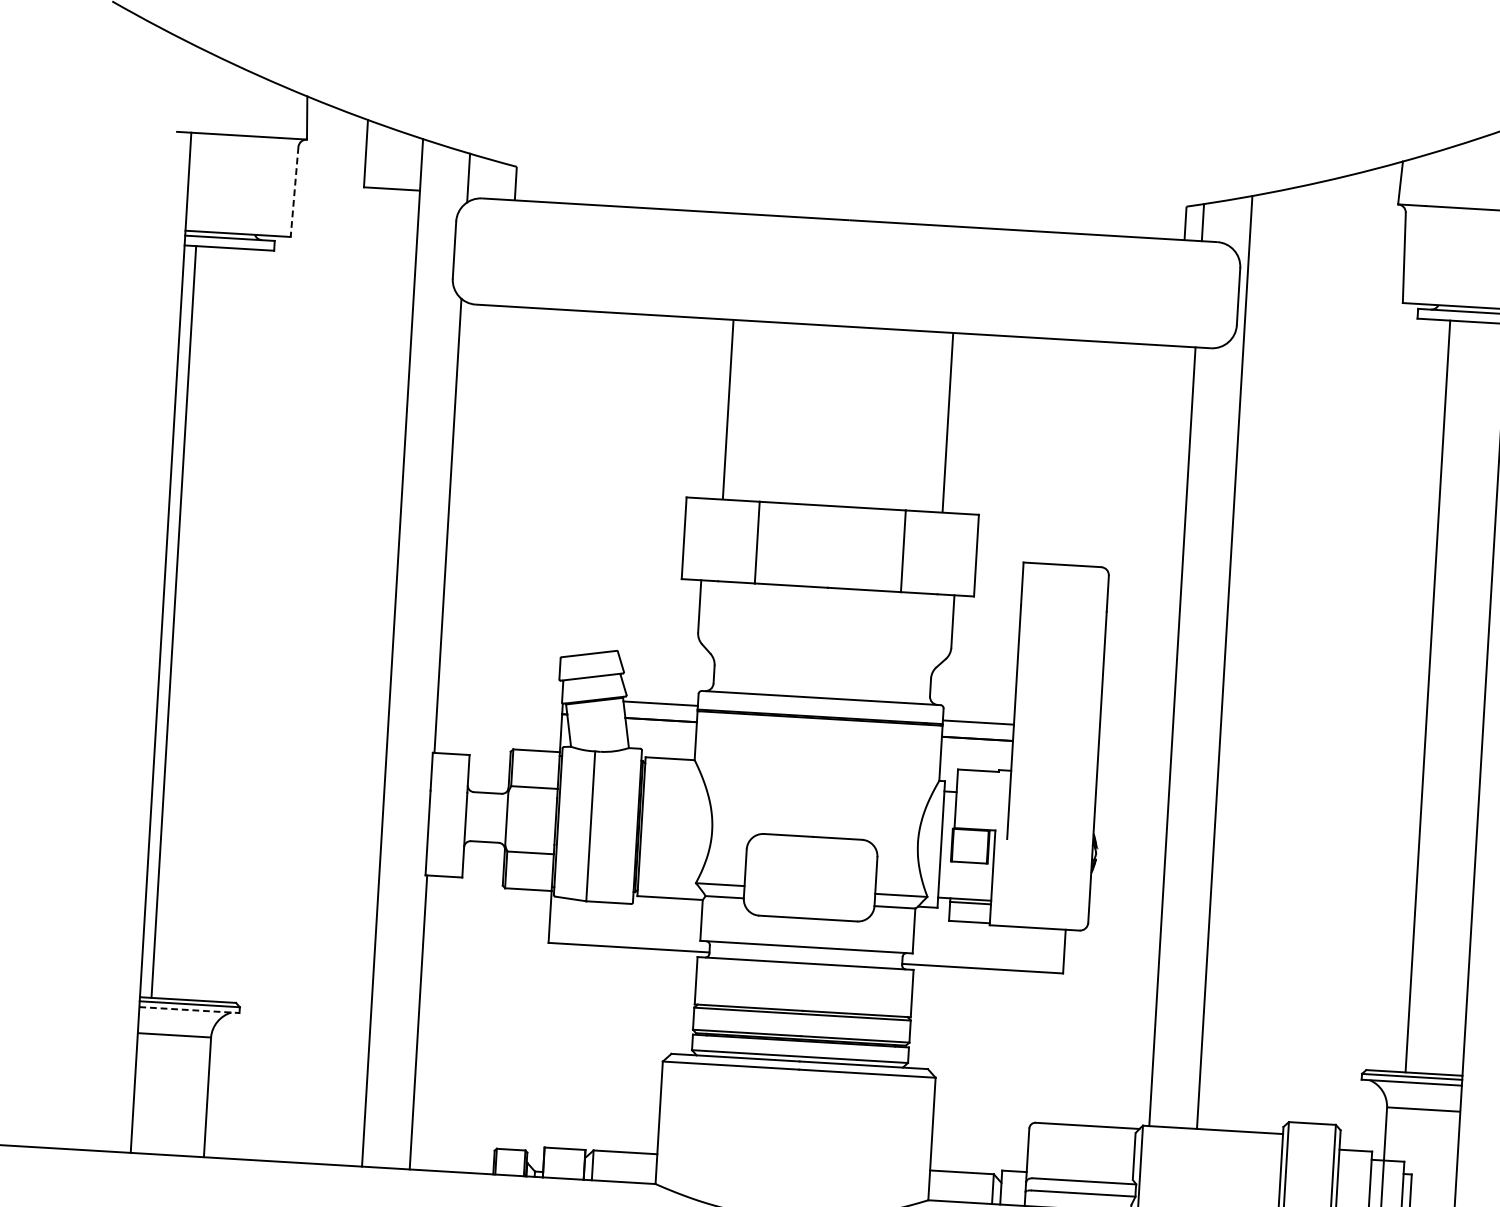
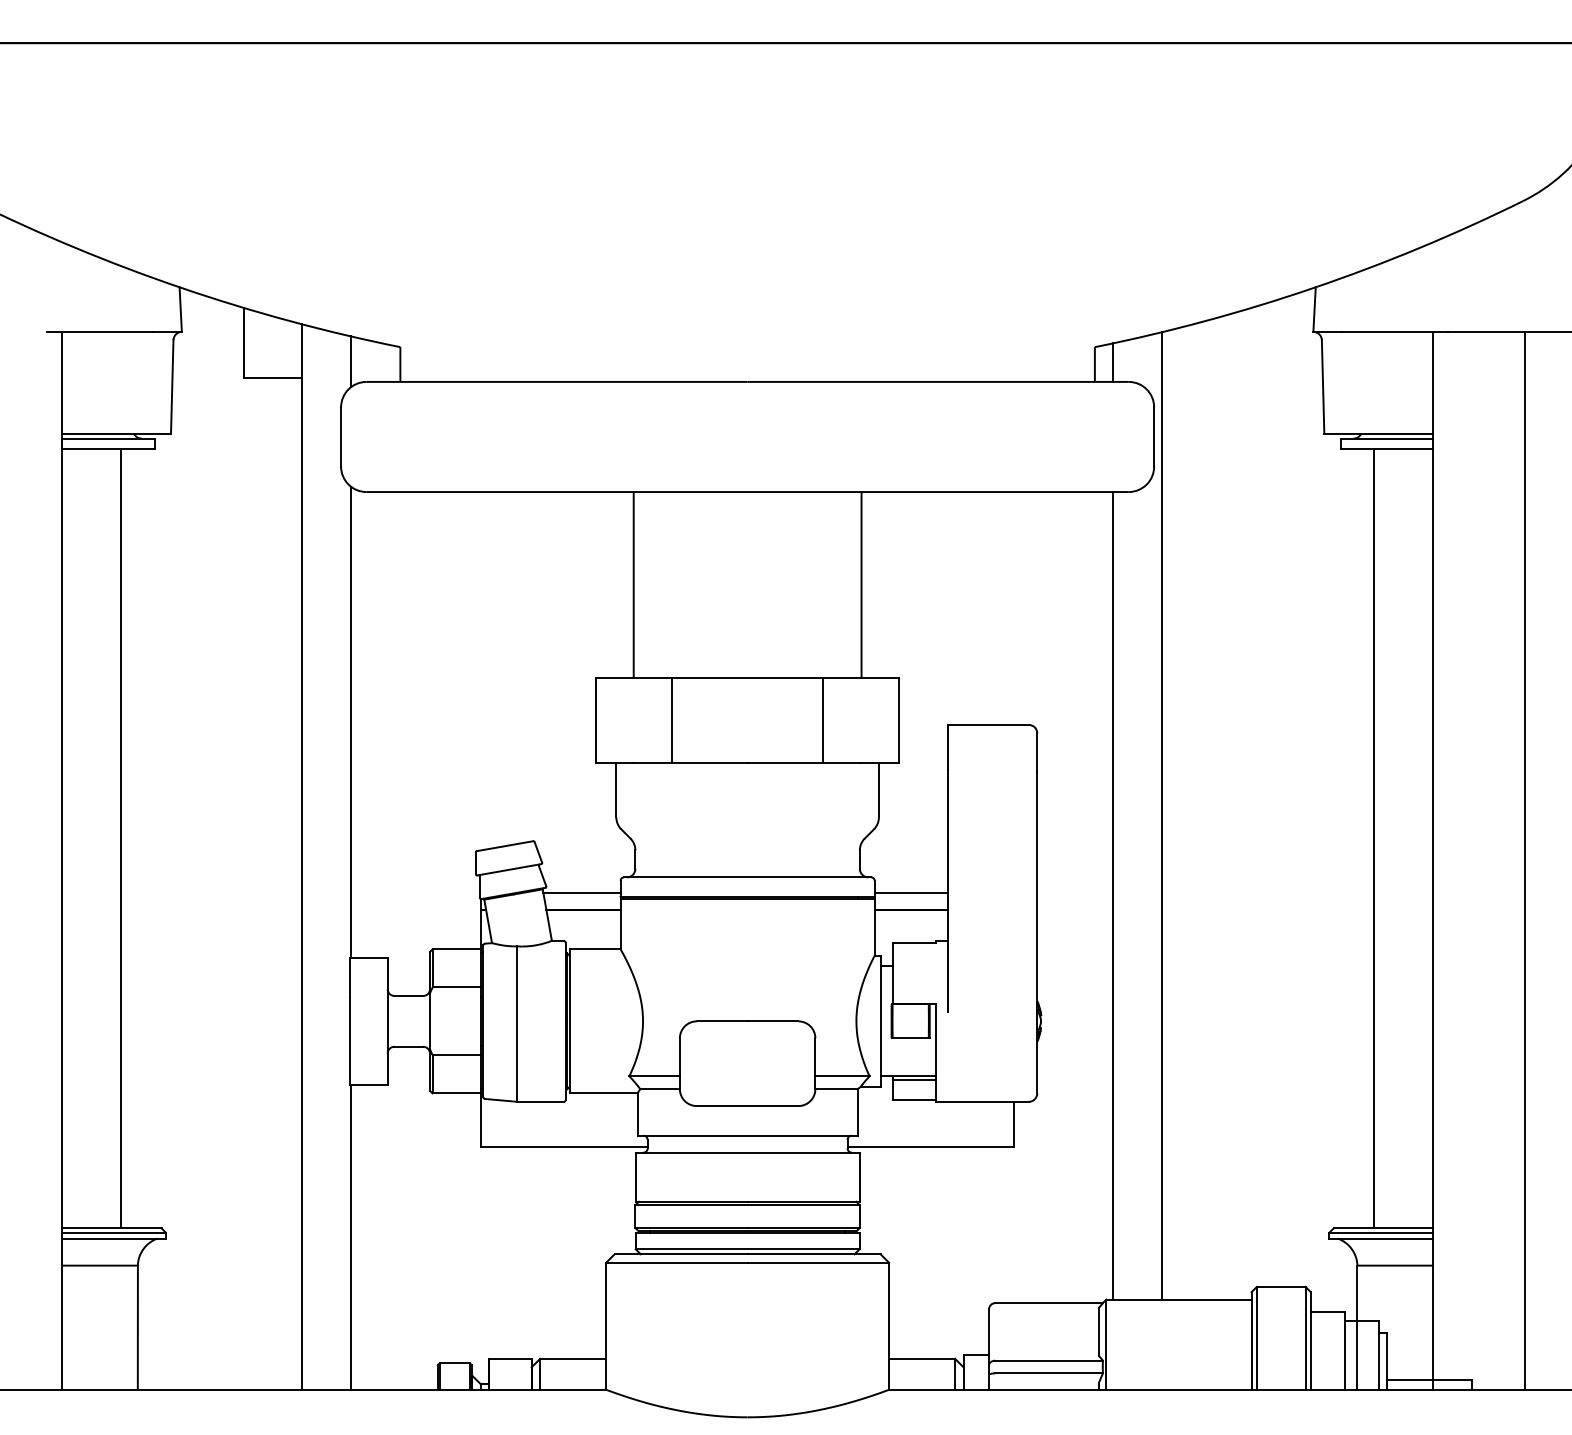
line: (294, 191) -> (172, 386), dashed -> solid
line: (173, 621) -> (120, 838), moved
line: (189, 1009) -> (113, 1238), dashed -> solid

